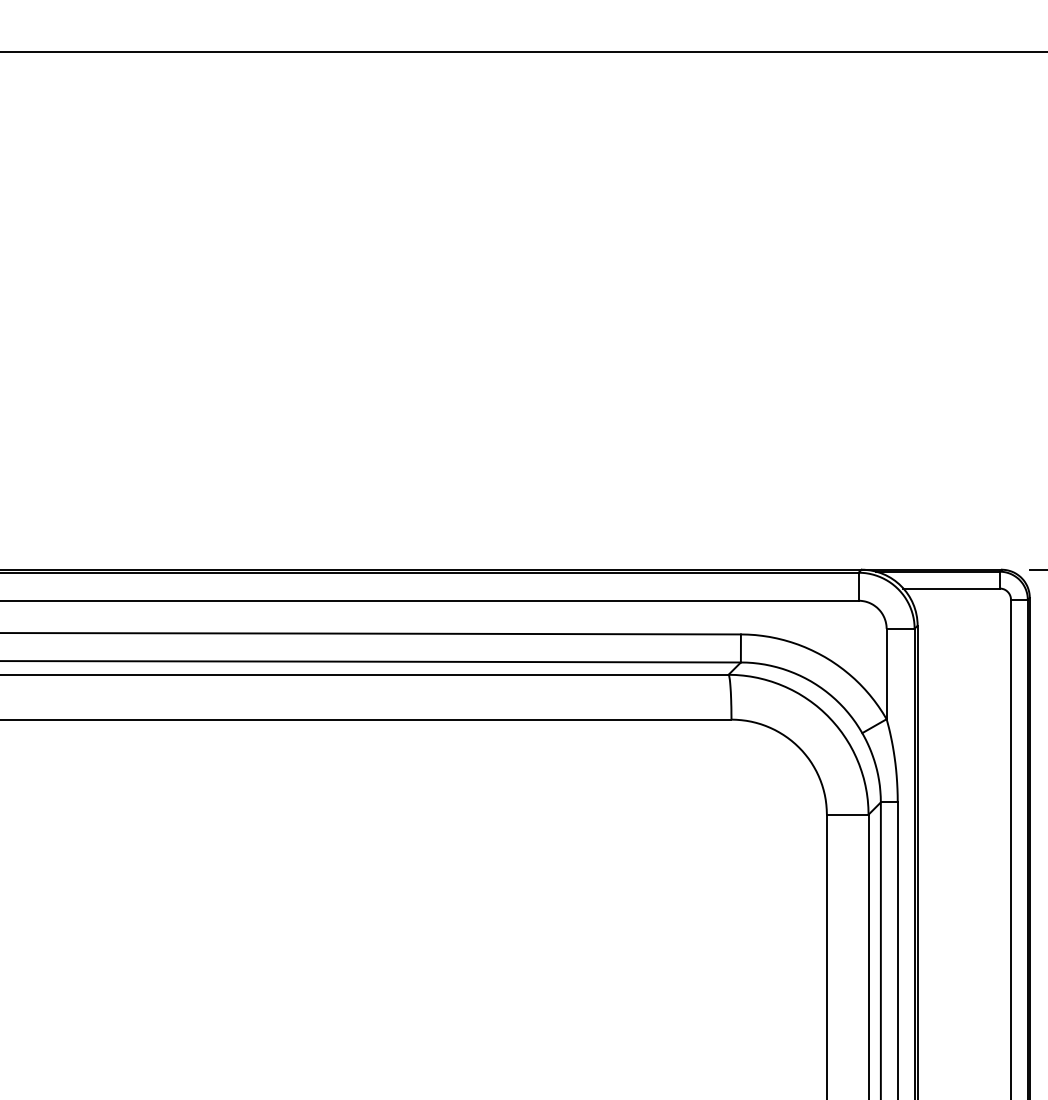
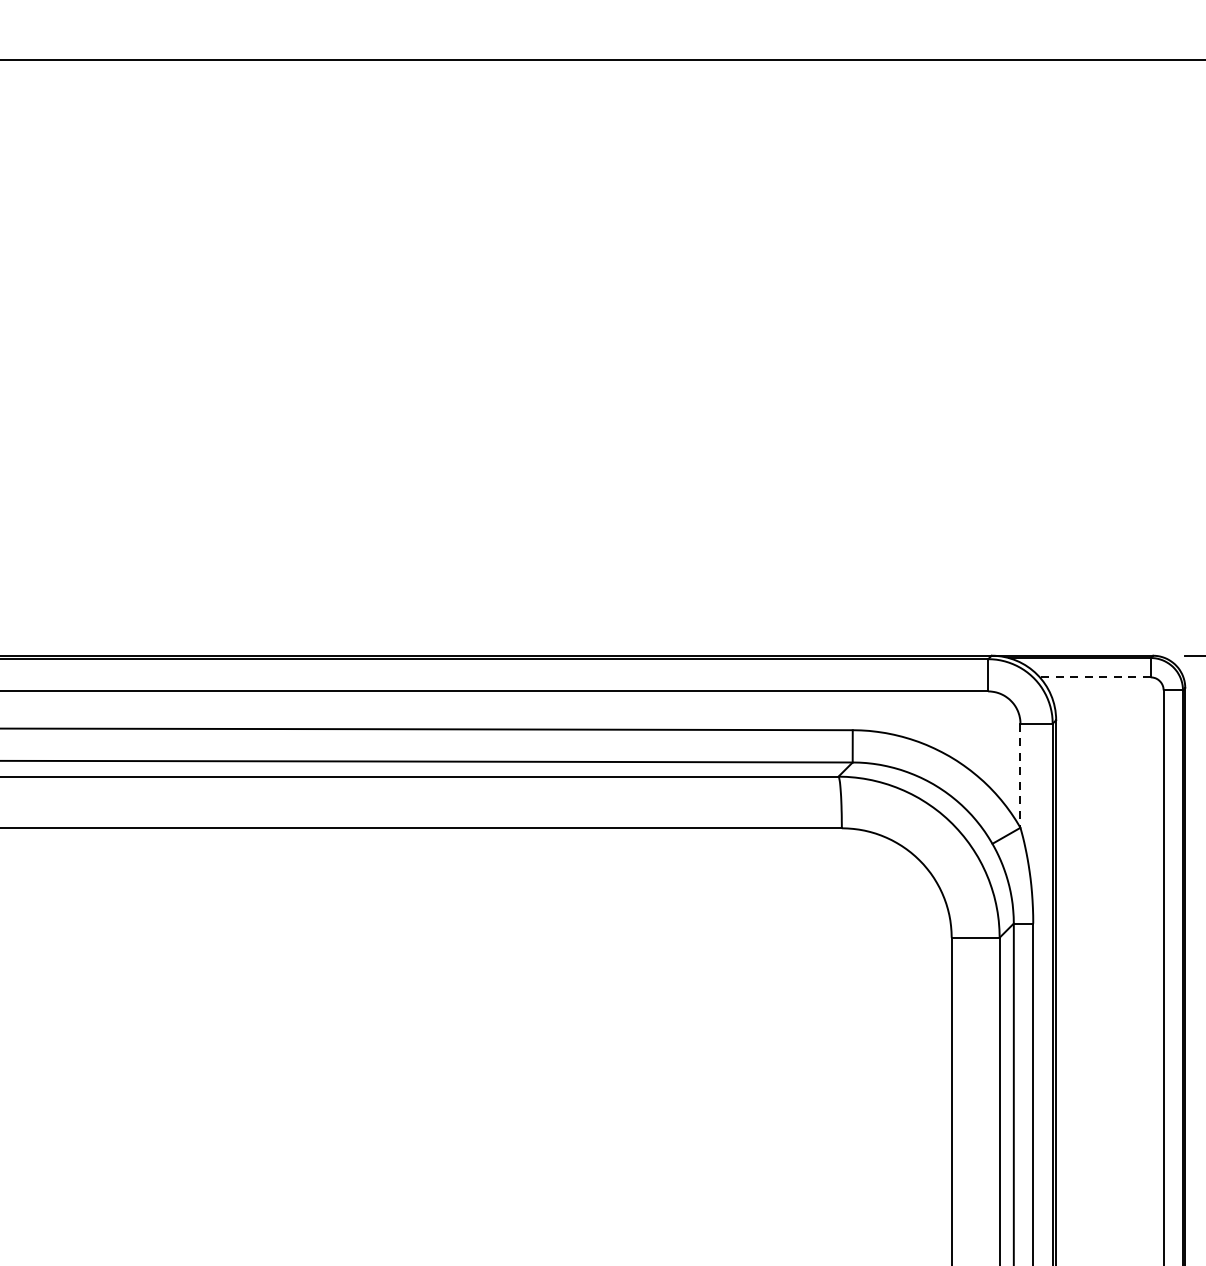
line: (951, 588) -> (1095, 677), solid -> dashed
line: (886, 674) -> (1020, 776), solid -> dashed

